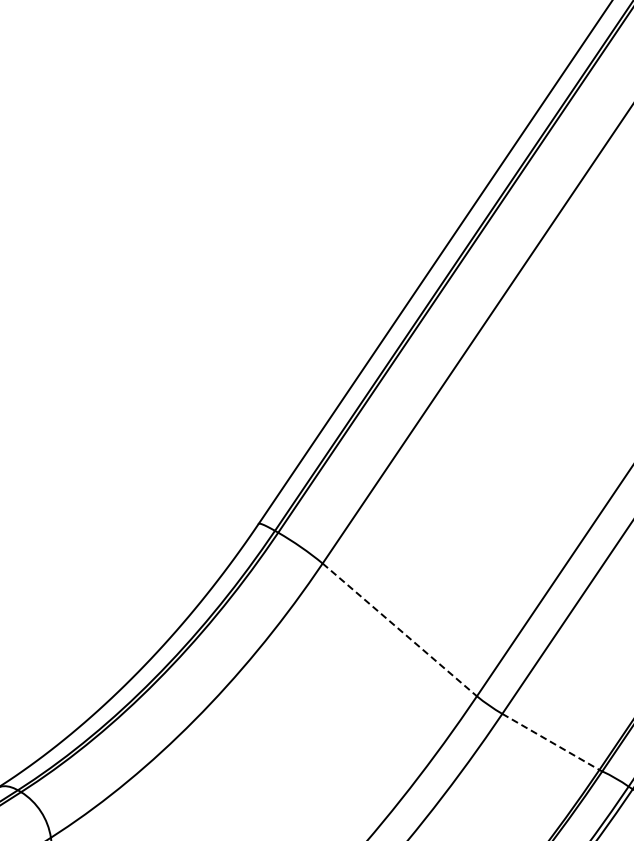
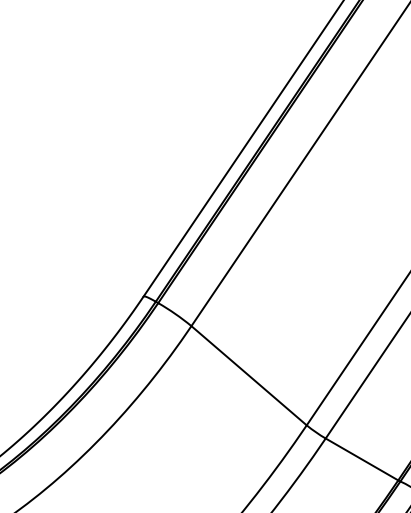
line: (399, 629) -> (248, 375), dashed -> solid
line: (551, 742) -> (362, 459), dashed -> solid

